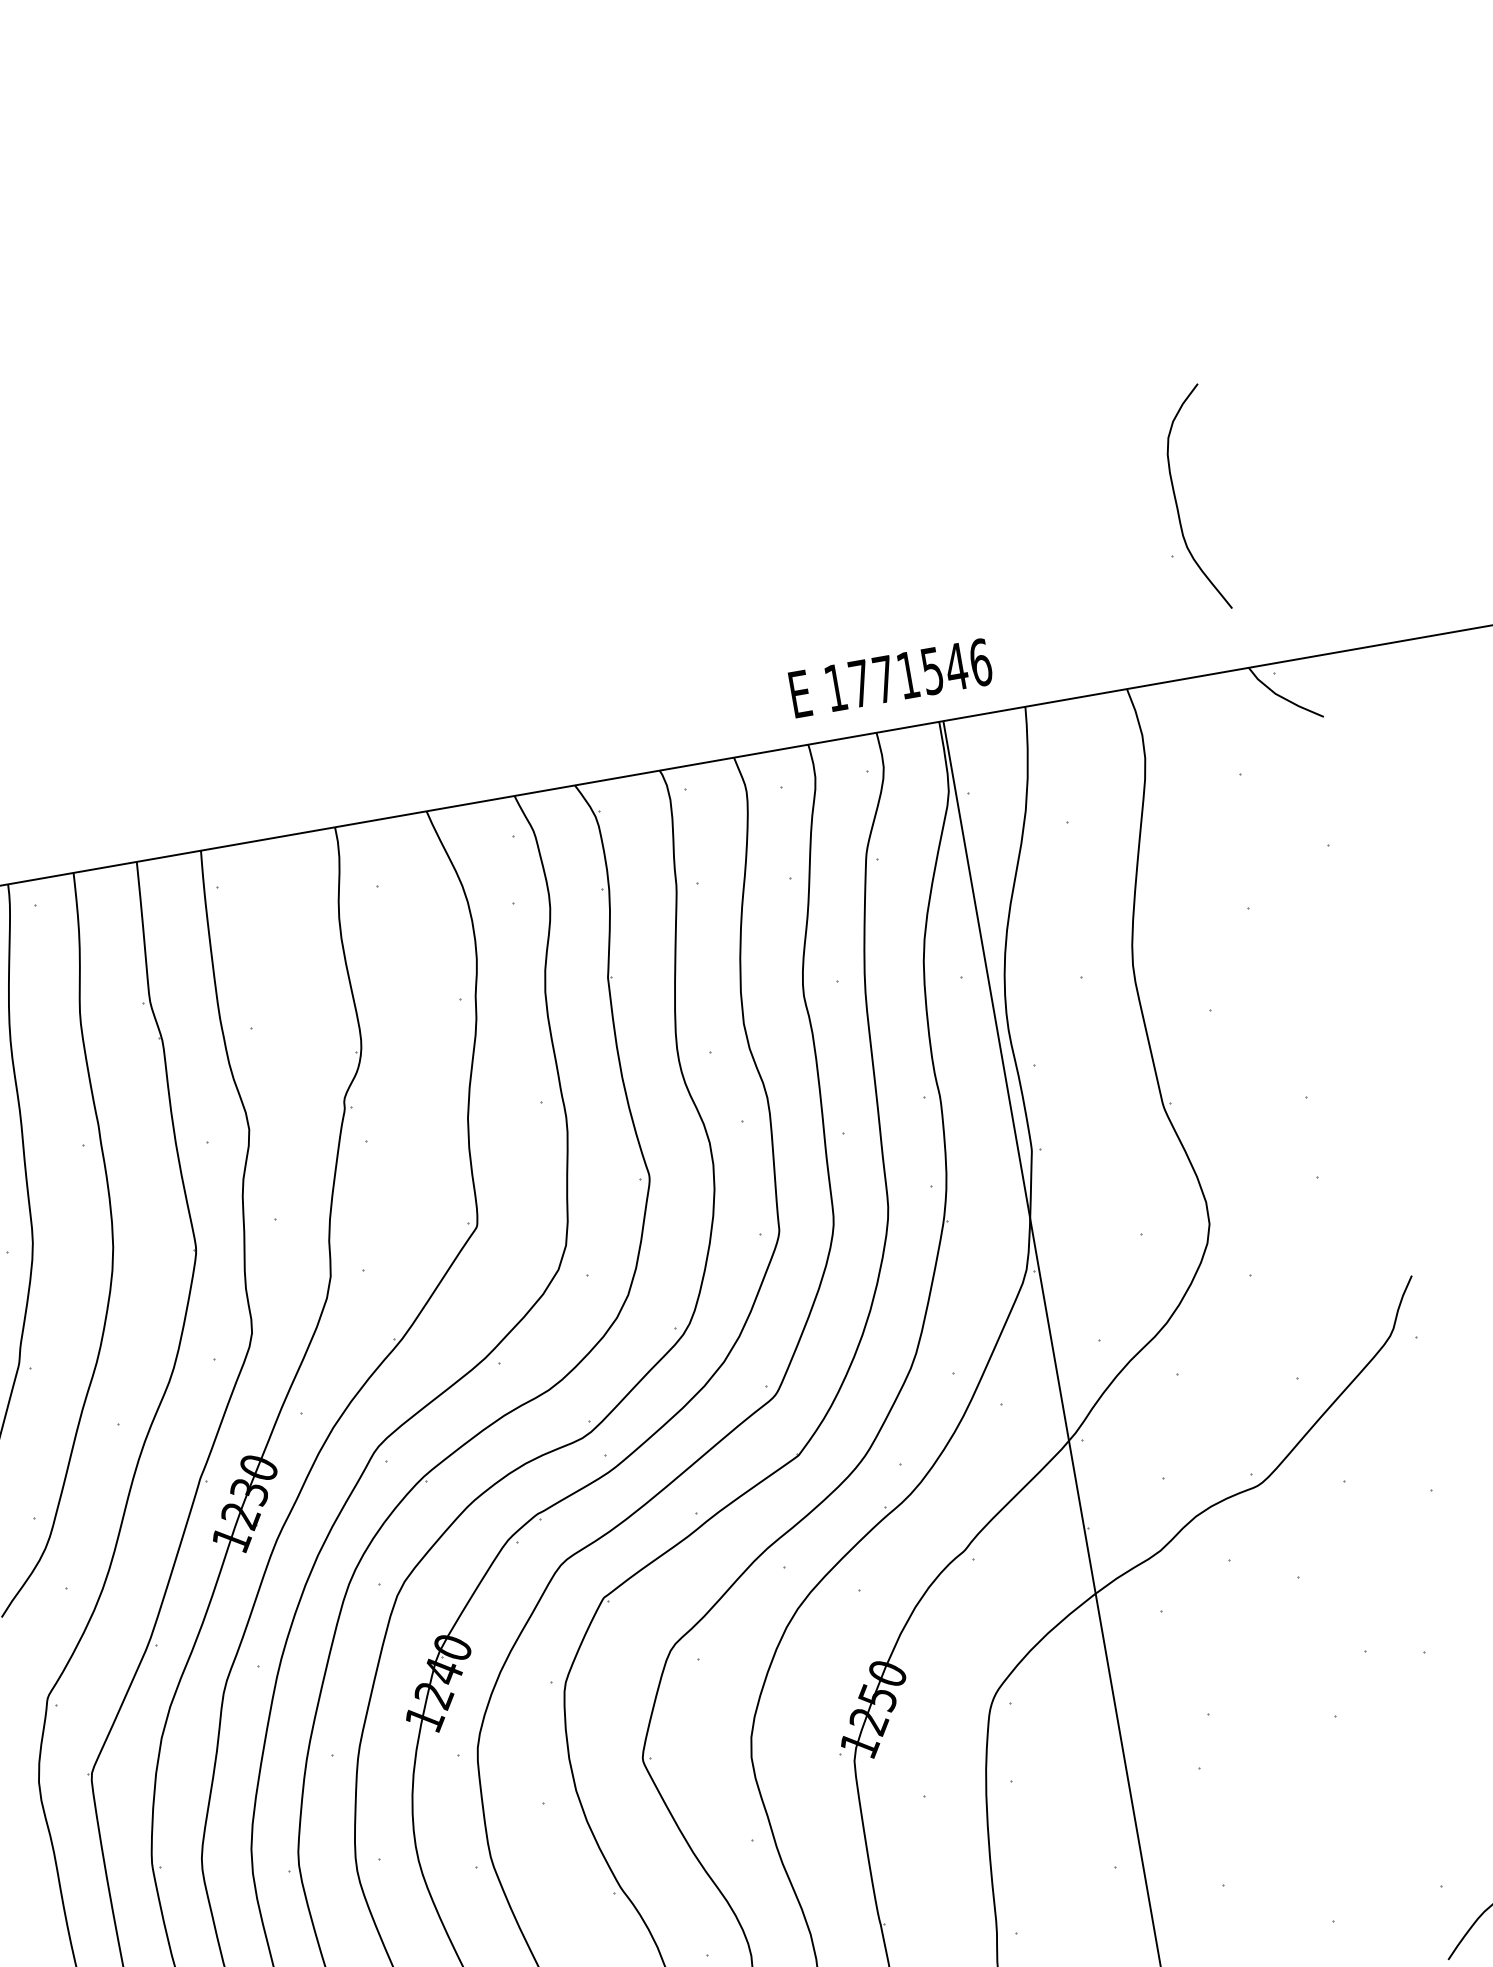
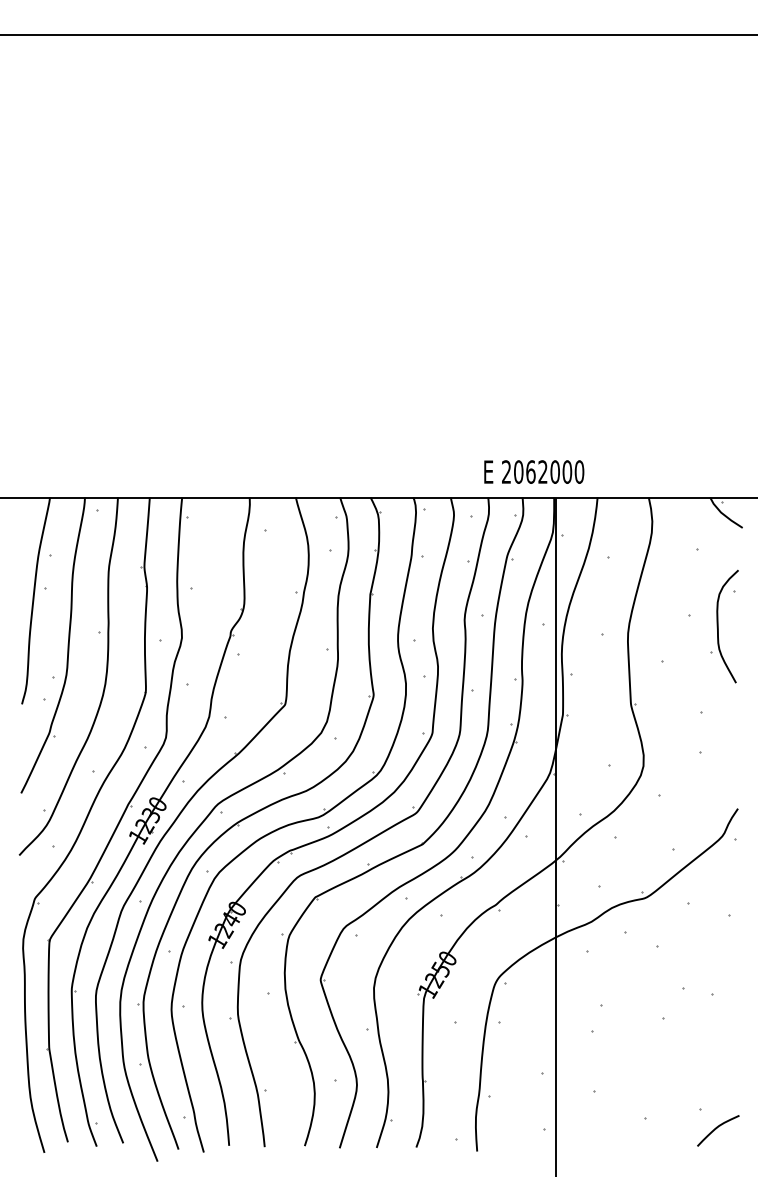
part: (1189, 500) -> (724, 626), moved
text: (909, 673) -> (543, 471), 1771546 -> 2062000

